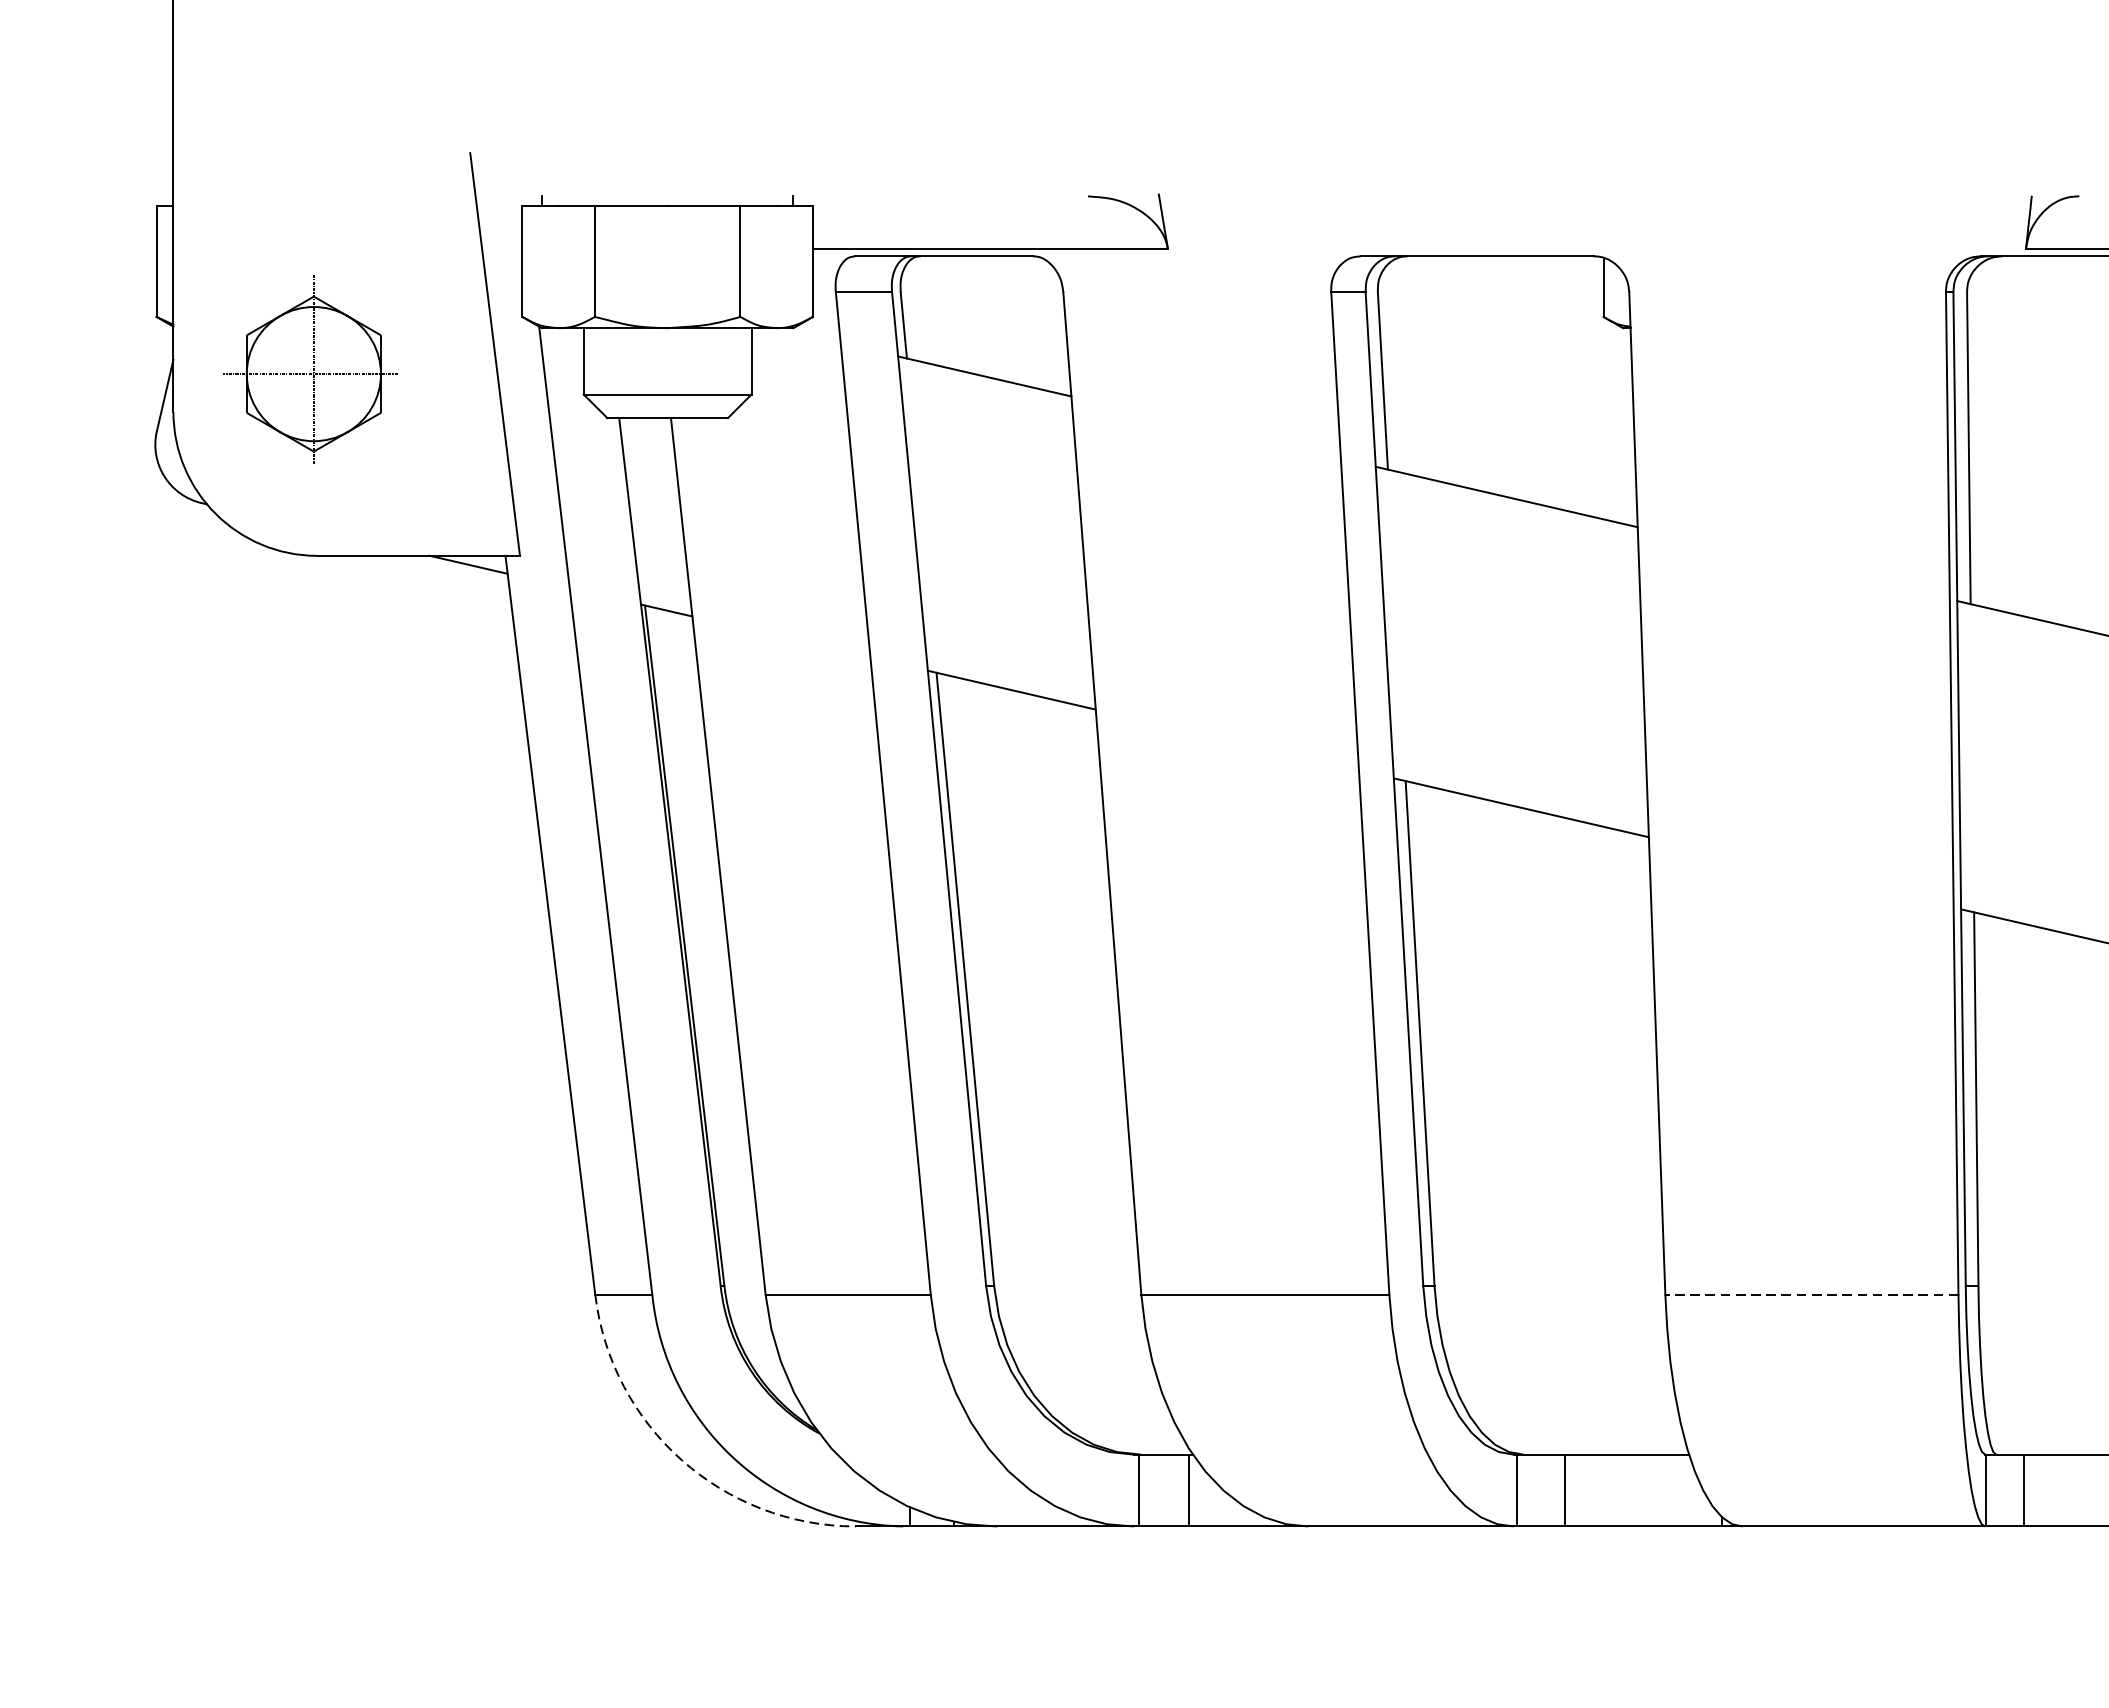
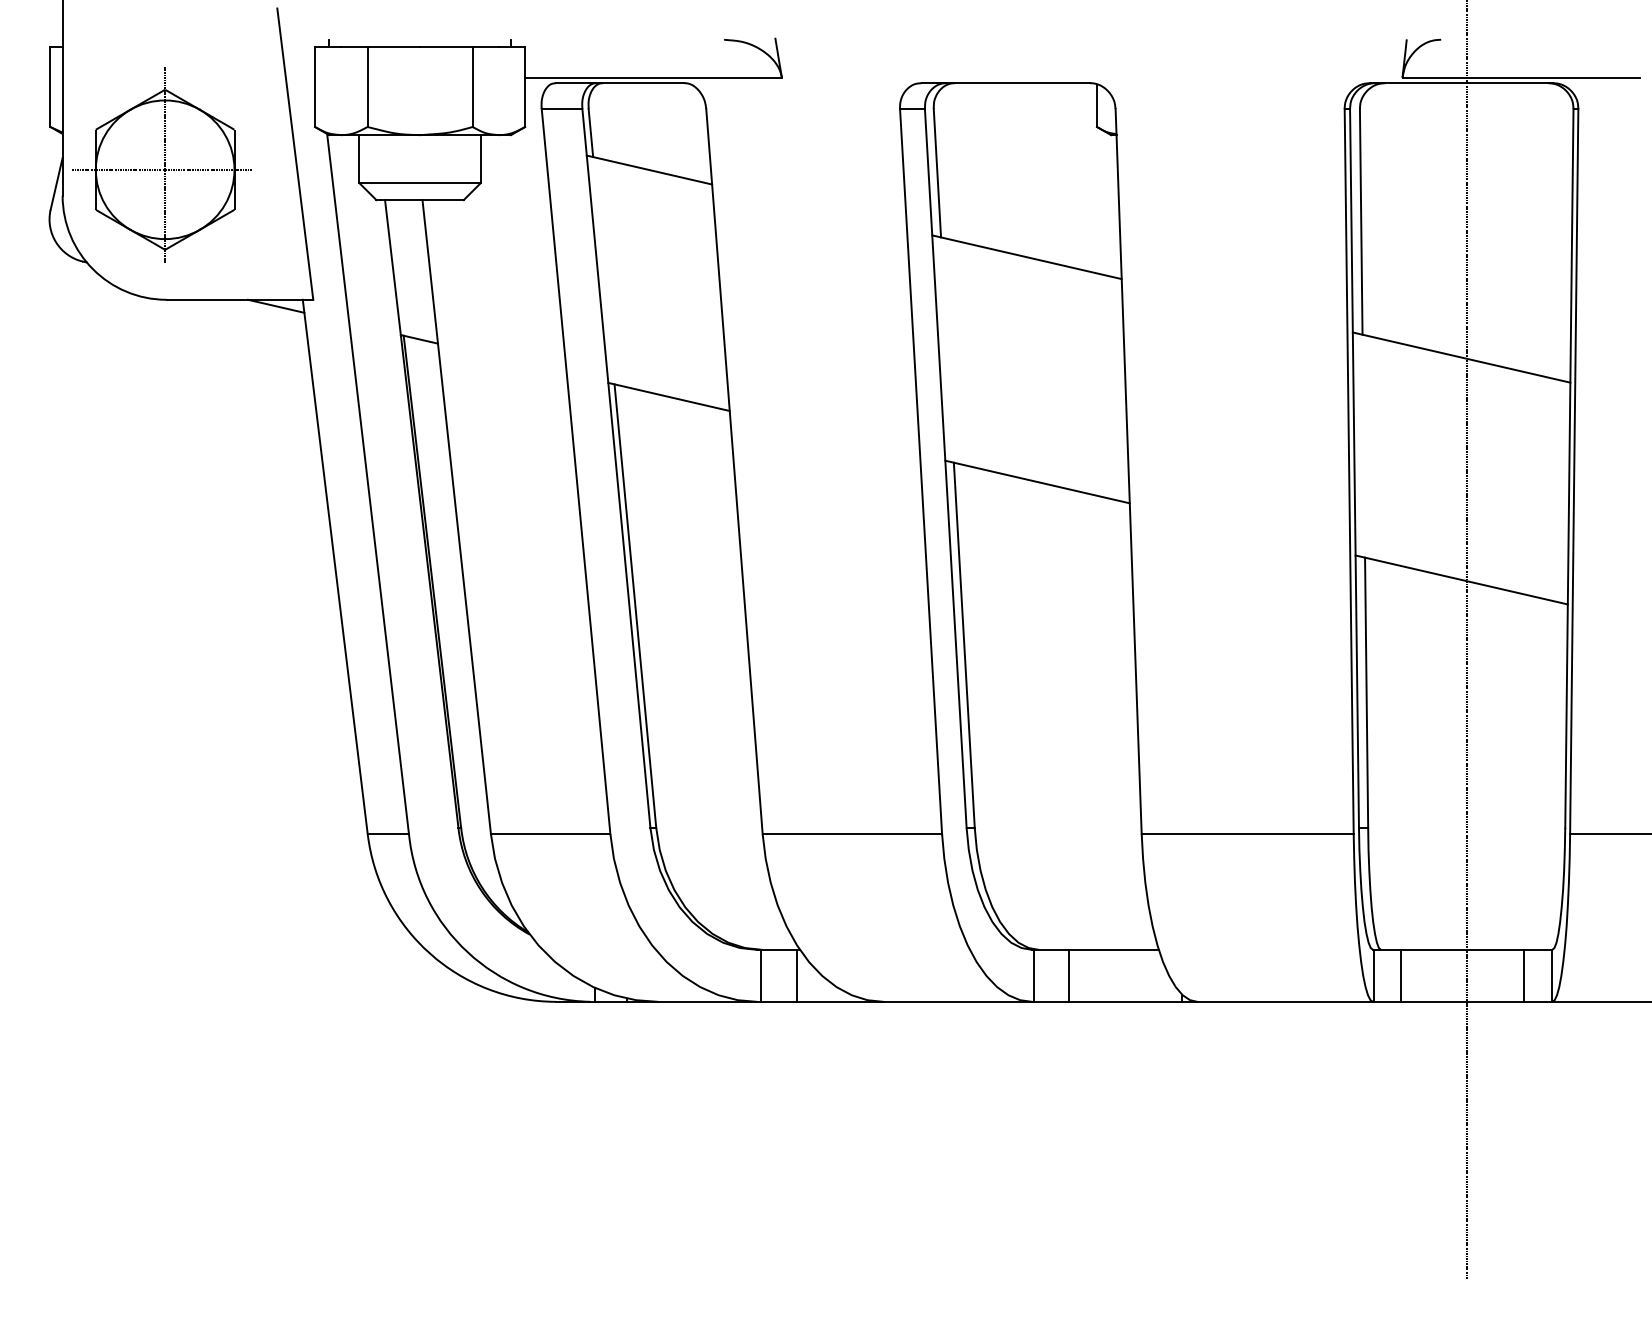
part: (310, 368) -> (161, 164), size x1.43
line: (1811, 1295) -> (1247, 834), dashed -> solid
arc: (682, 1459) -> (430, 953), dashed -> solid

